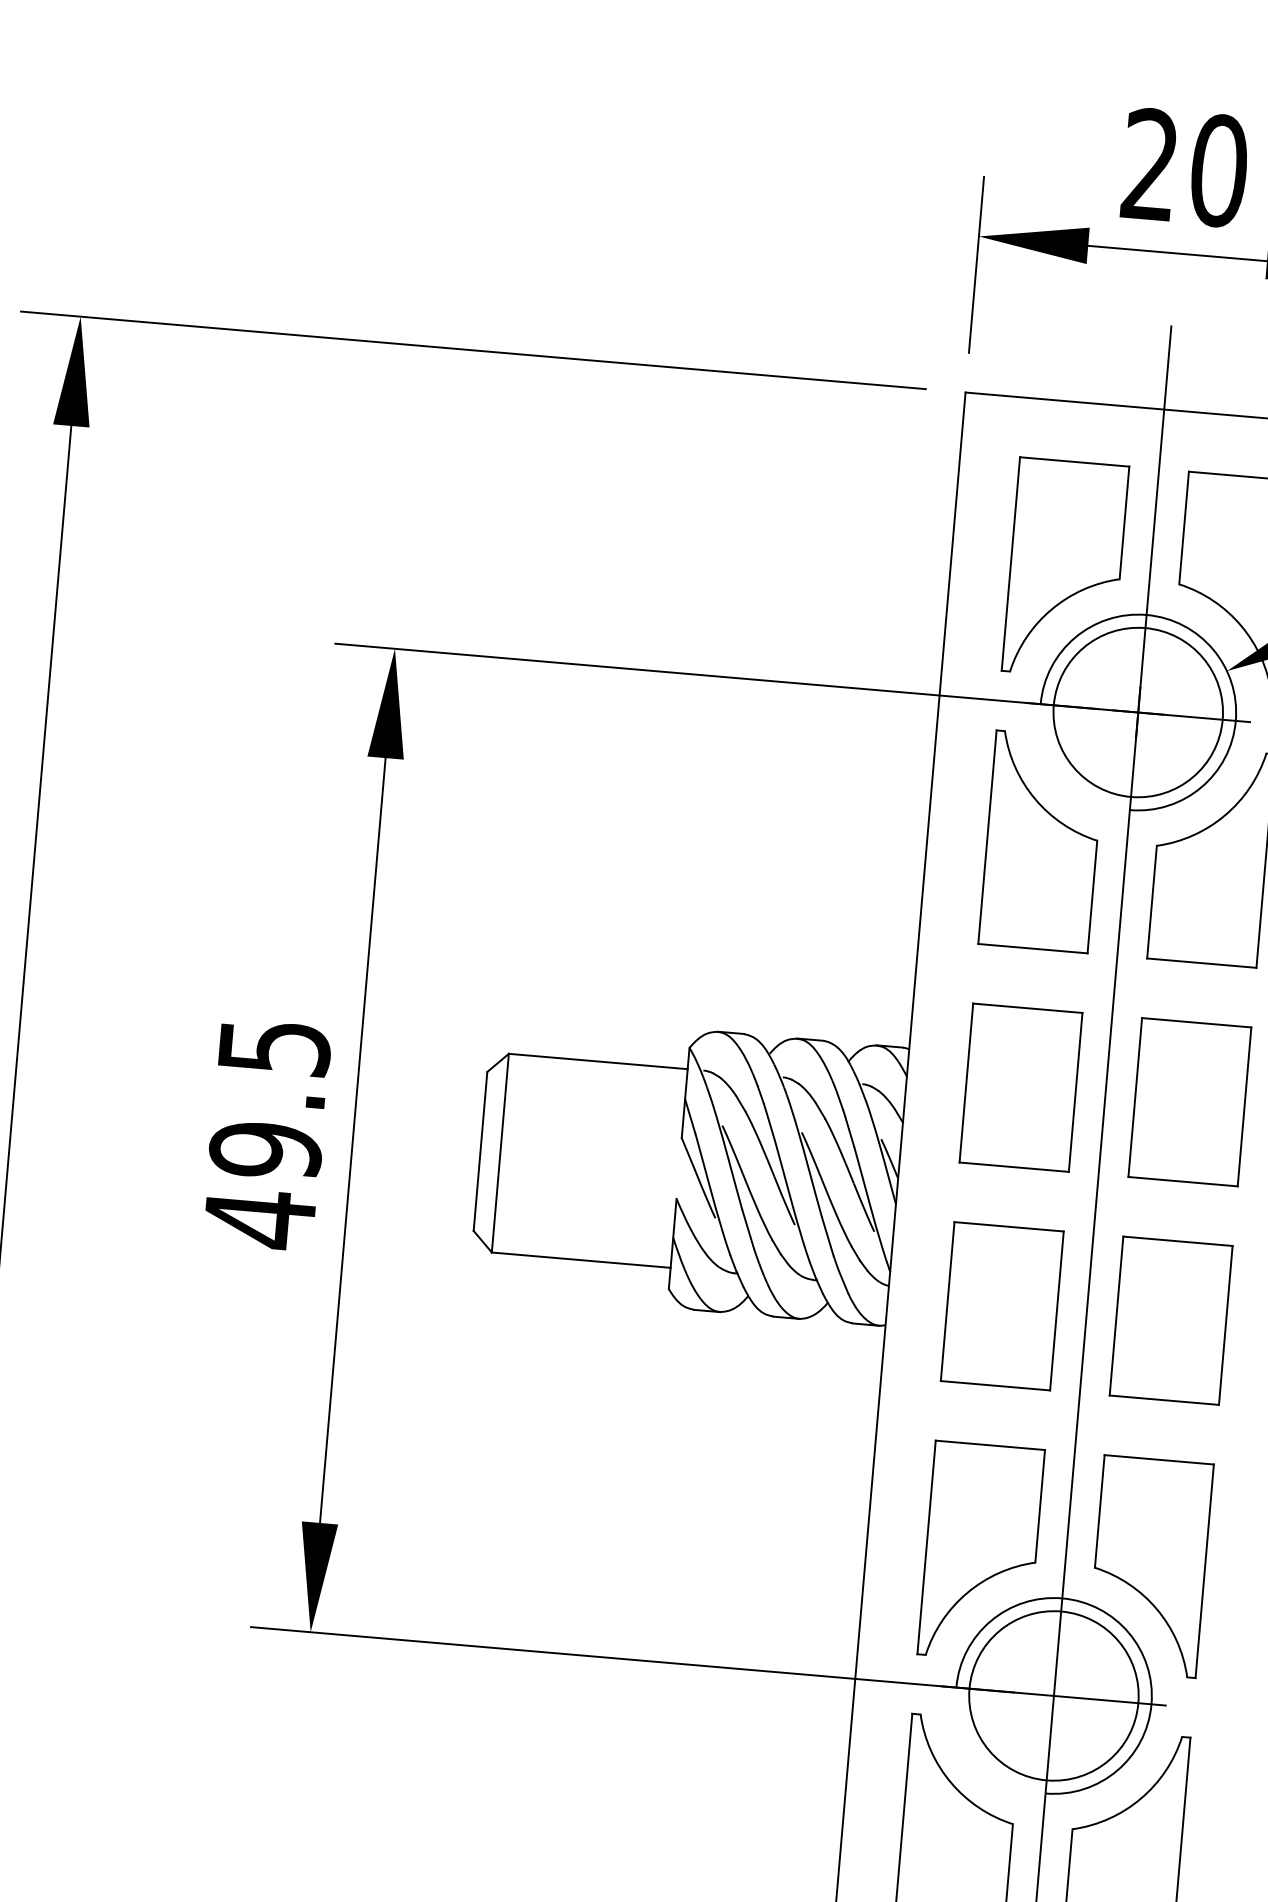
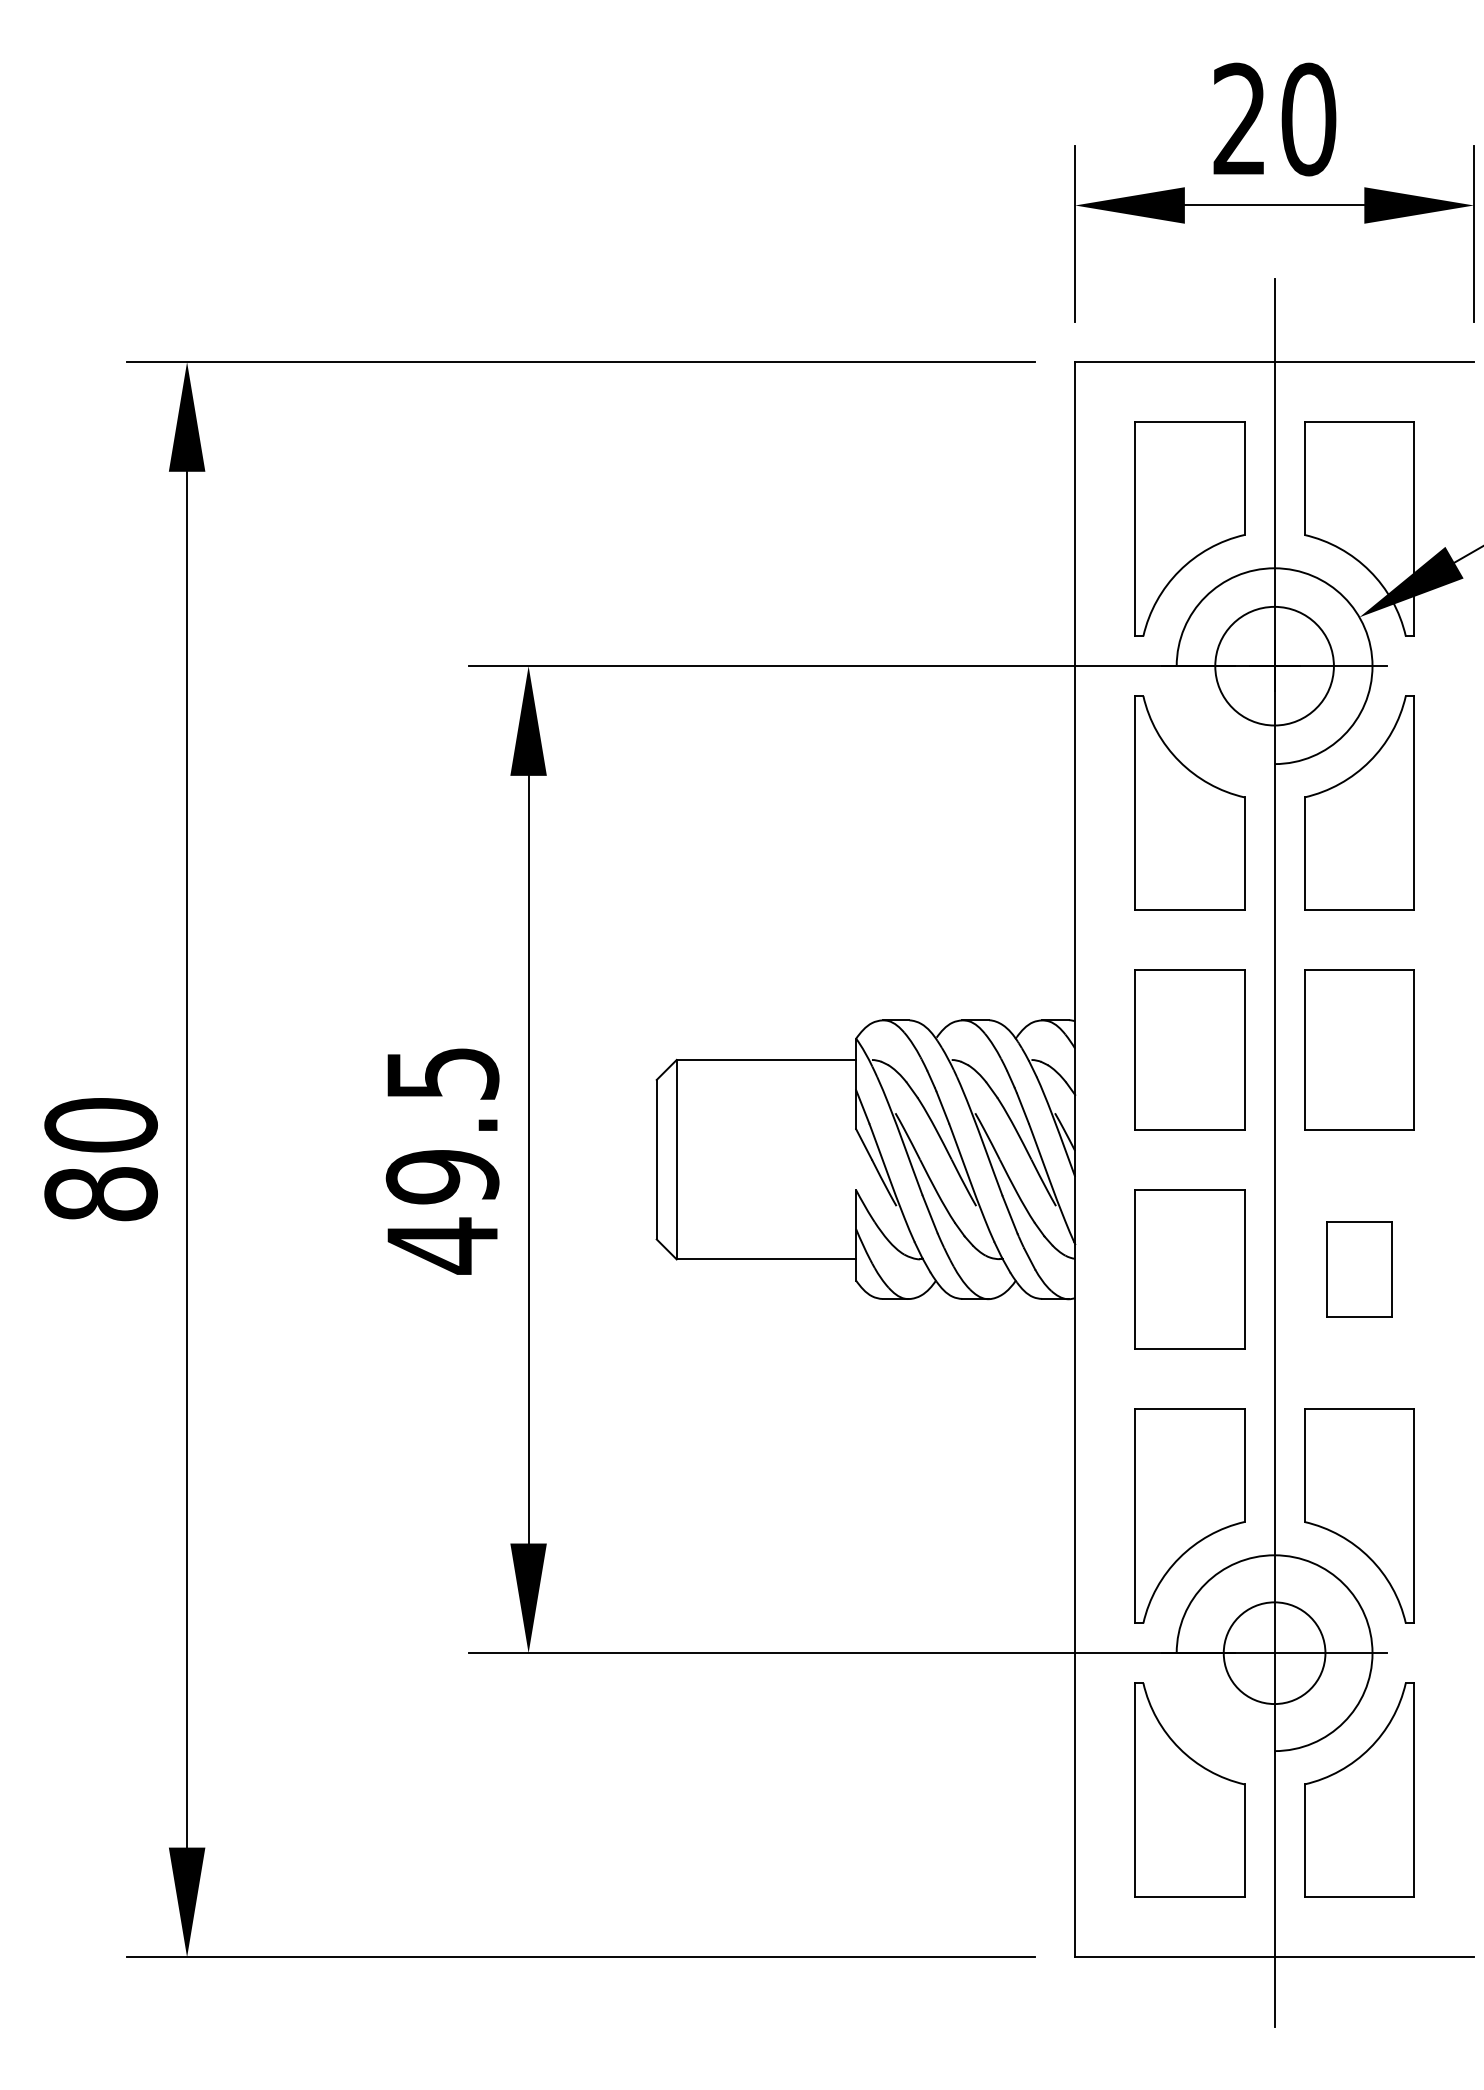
circle: (1138, 711) -> (1274, 665), size x0.7
part: (1171, 1320) -> (1359, 1269), size x0.6
circle: (1053, 1695) -> (1274, 1652), size x0.6

